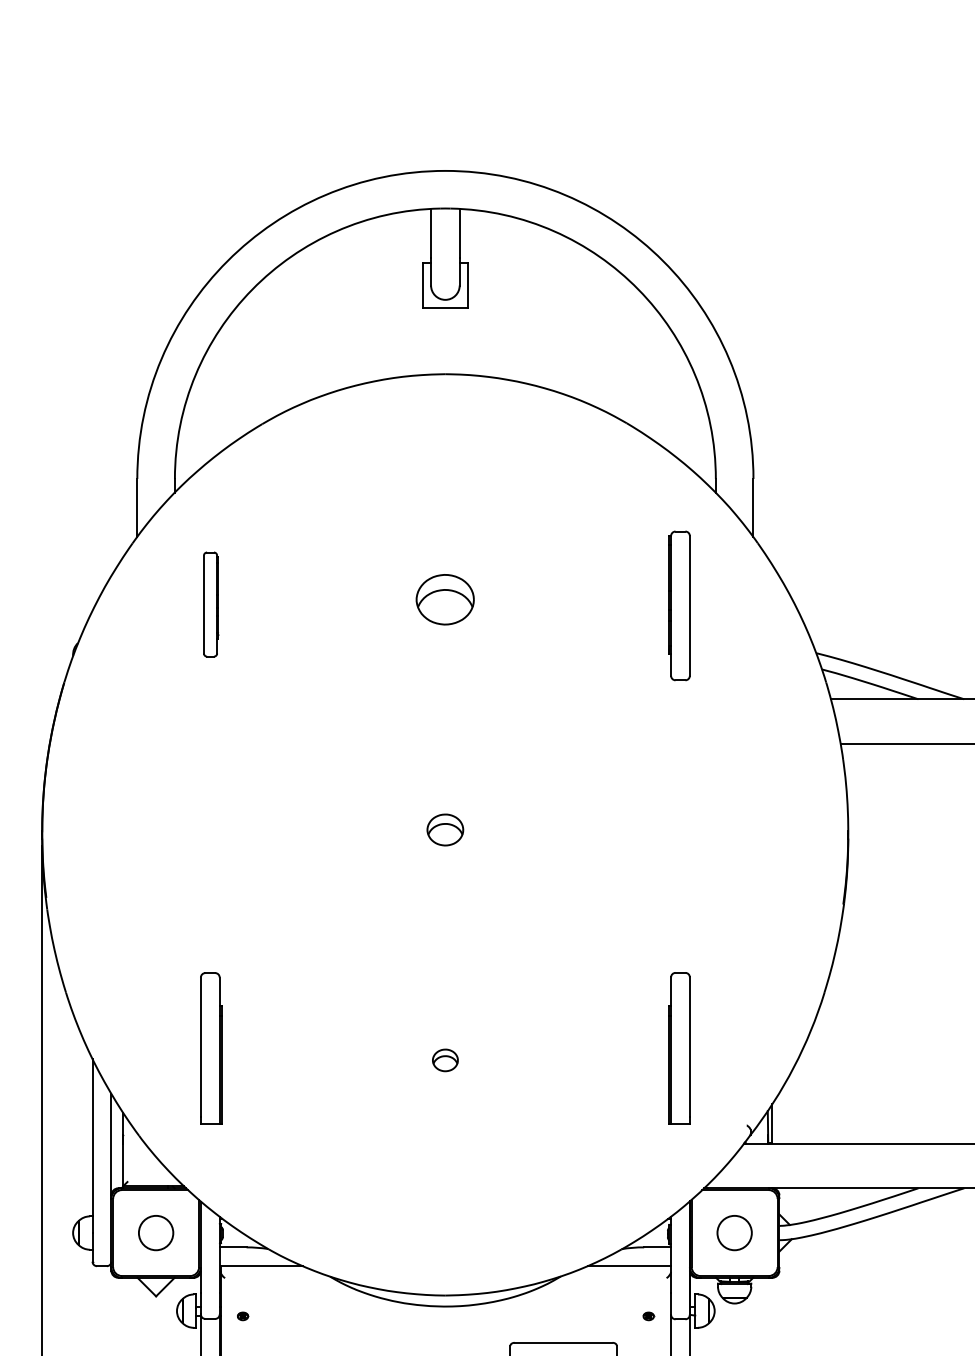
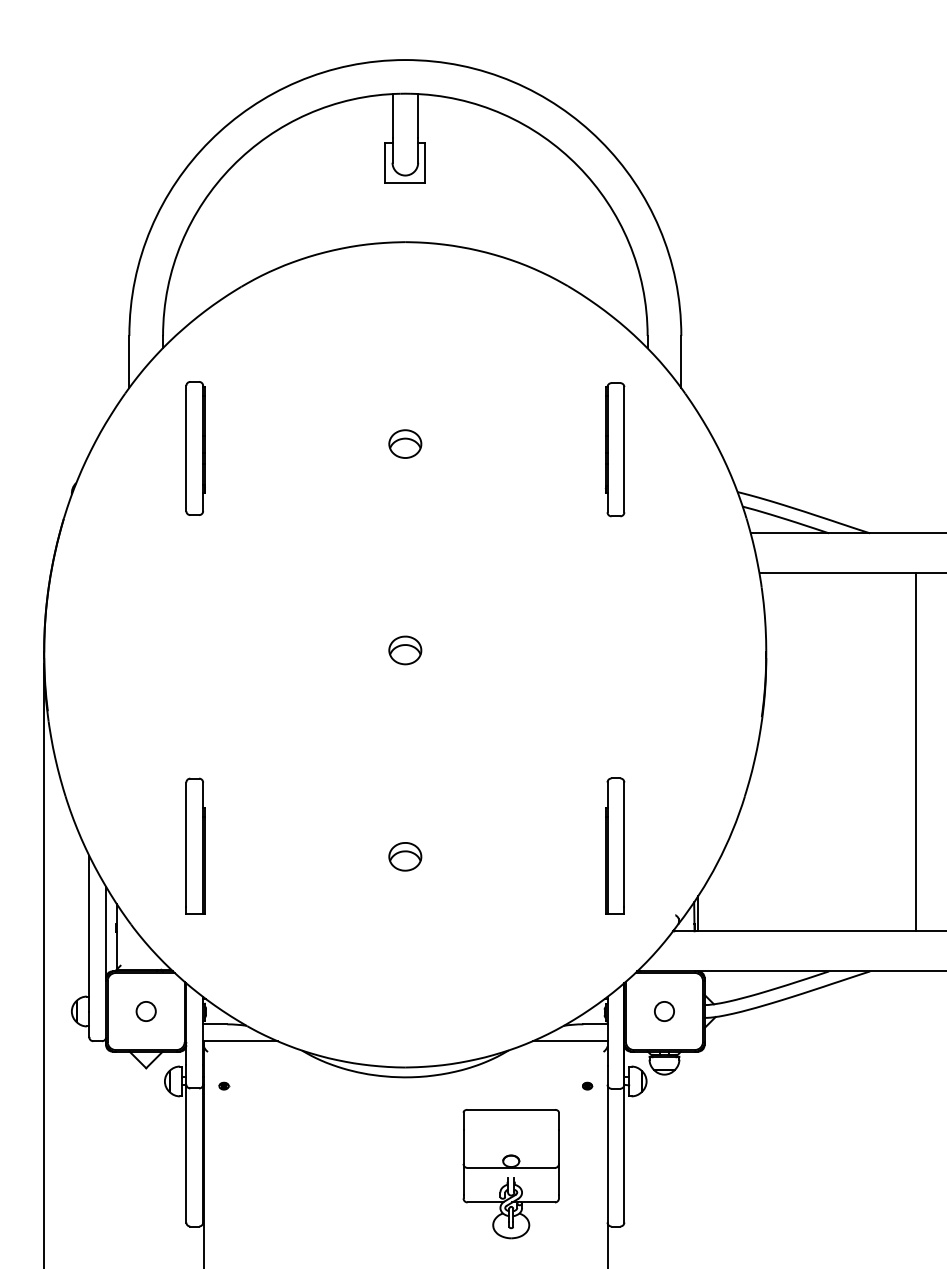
part: (445, 598) -> (405, 443), size x0.62
part: (211, 604) -> (195, 448), size x1.43
part: (445, 1060) -> (405, 856), size x1.43
circle: (155, 1233) -> (145, 1011), size x0.62
circle: (734, 1233) -> (664, 1011), size x0.62

